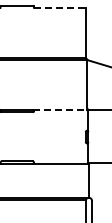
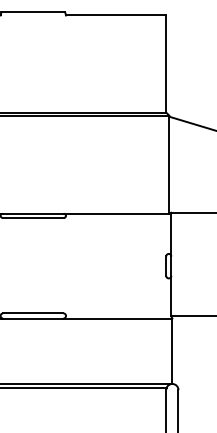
line: (59, 7) -> (115, 14), dashed -> solid
line: (60, 110) -> (117, 214), dashed -> solid

